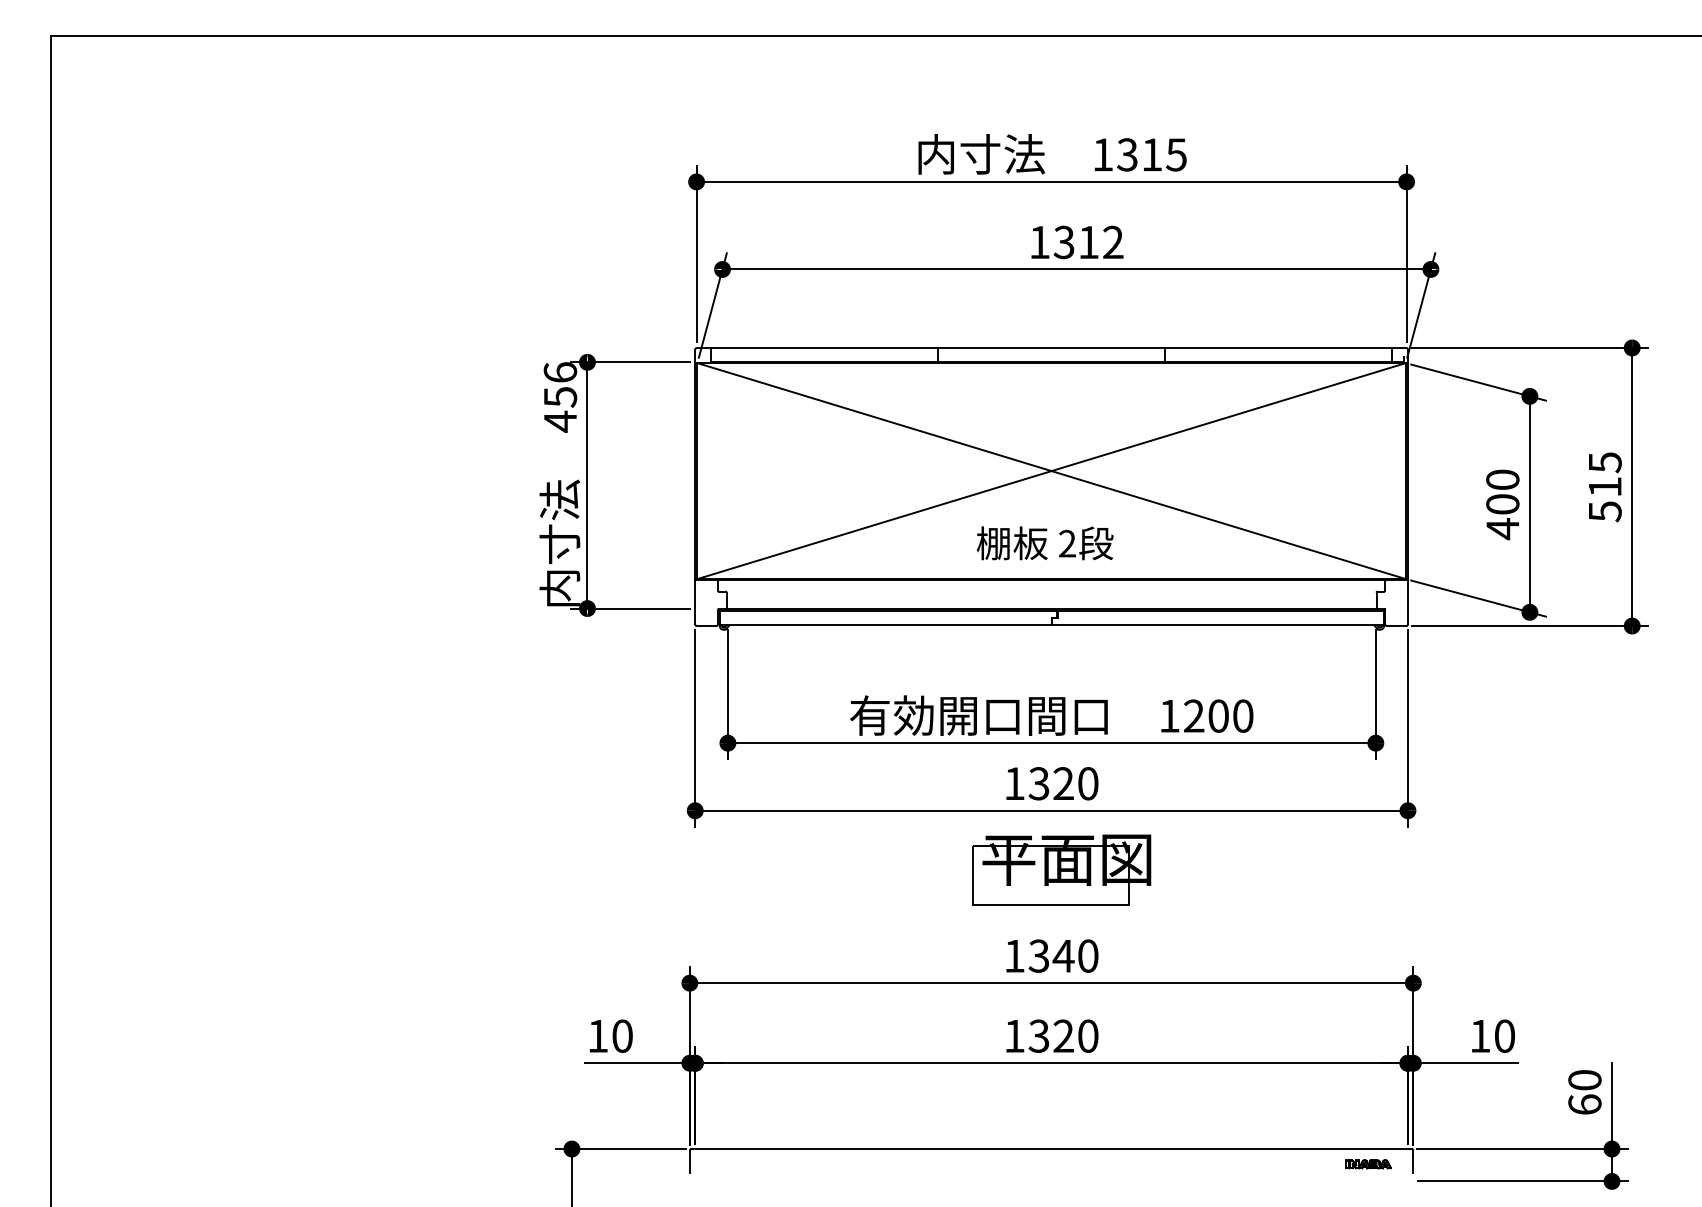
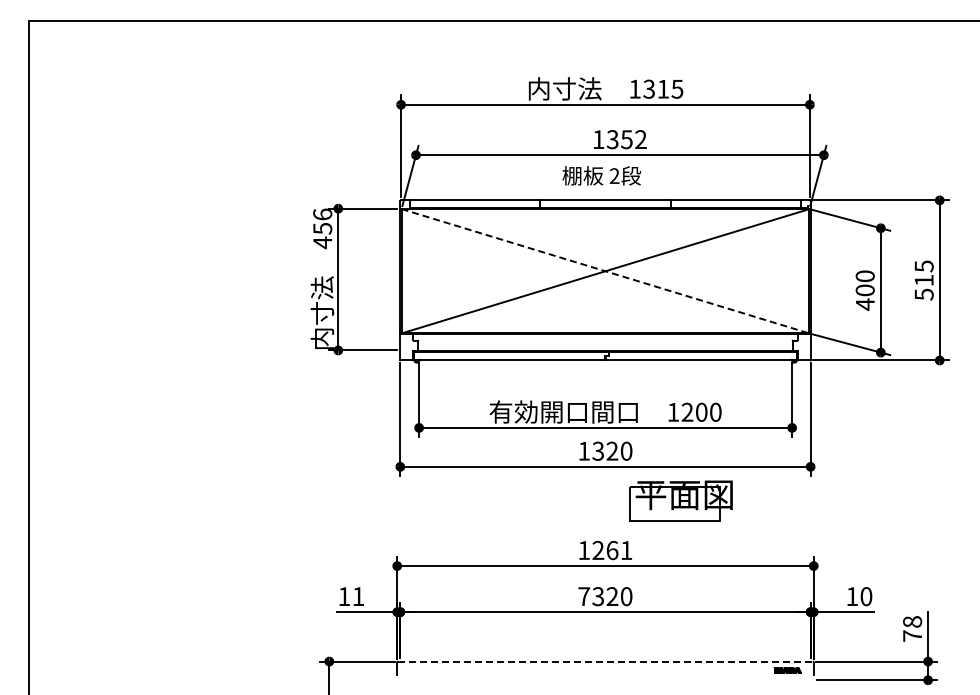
text: (1088, 242) -> (626, 139), 1312 -> 1352
line: (1051, 471) -> (605, 271), solid -> dashed
text: (1044, 542) -> (601, 175), moved
part: (1060, 869) -> (680, 500), moved
text: (1063, 956) -> (612, 550), 1340 -> 1261
text: (622, 1036) -> (358, 596), 10 -> 11
text: (1015, 1036) -> (584, 596), 1320 -> 7320
text: (1584, 1091) -> (912, 628), 60 -> 78
line: (1051, 1148) -> (605, 661), solid -> dashed

